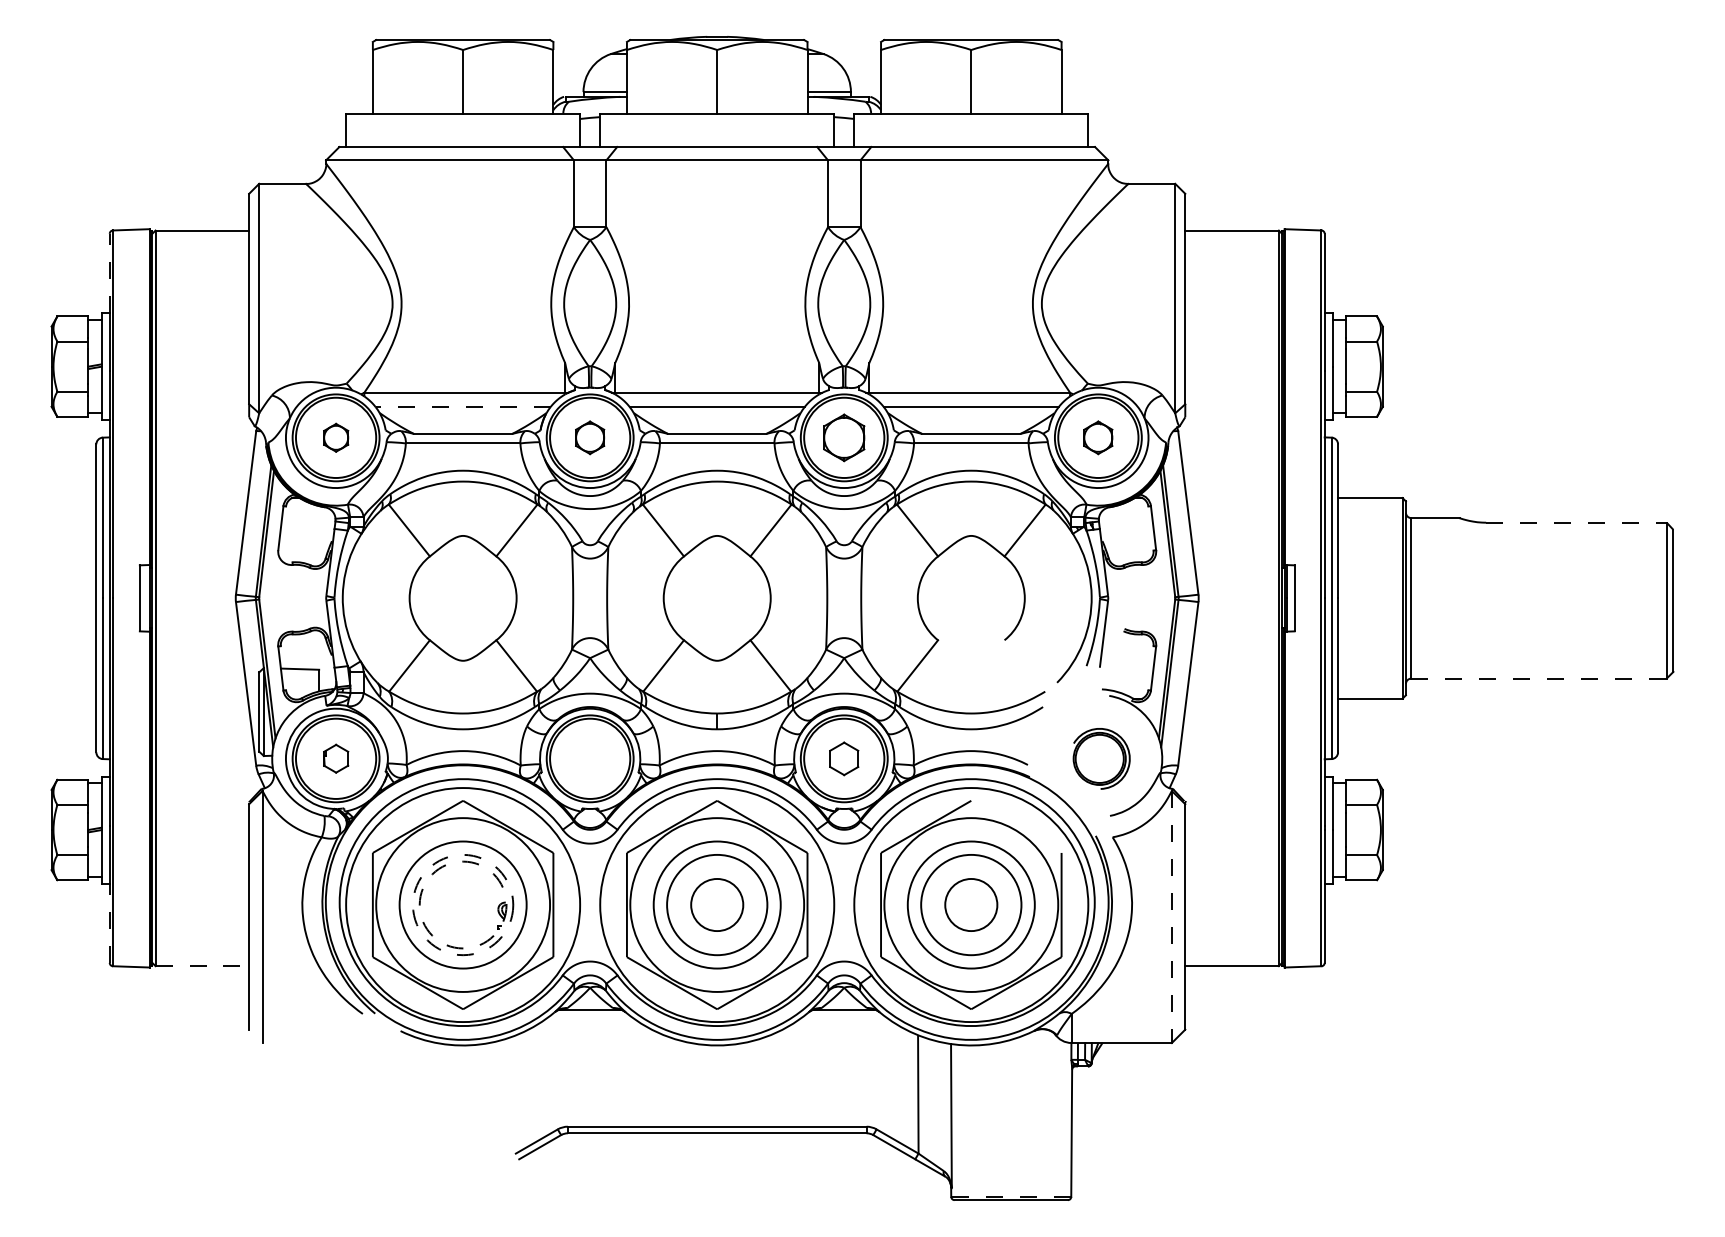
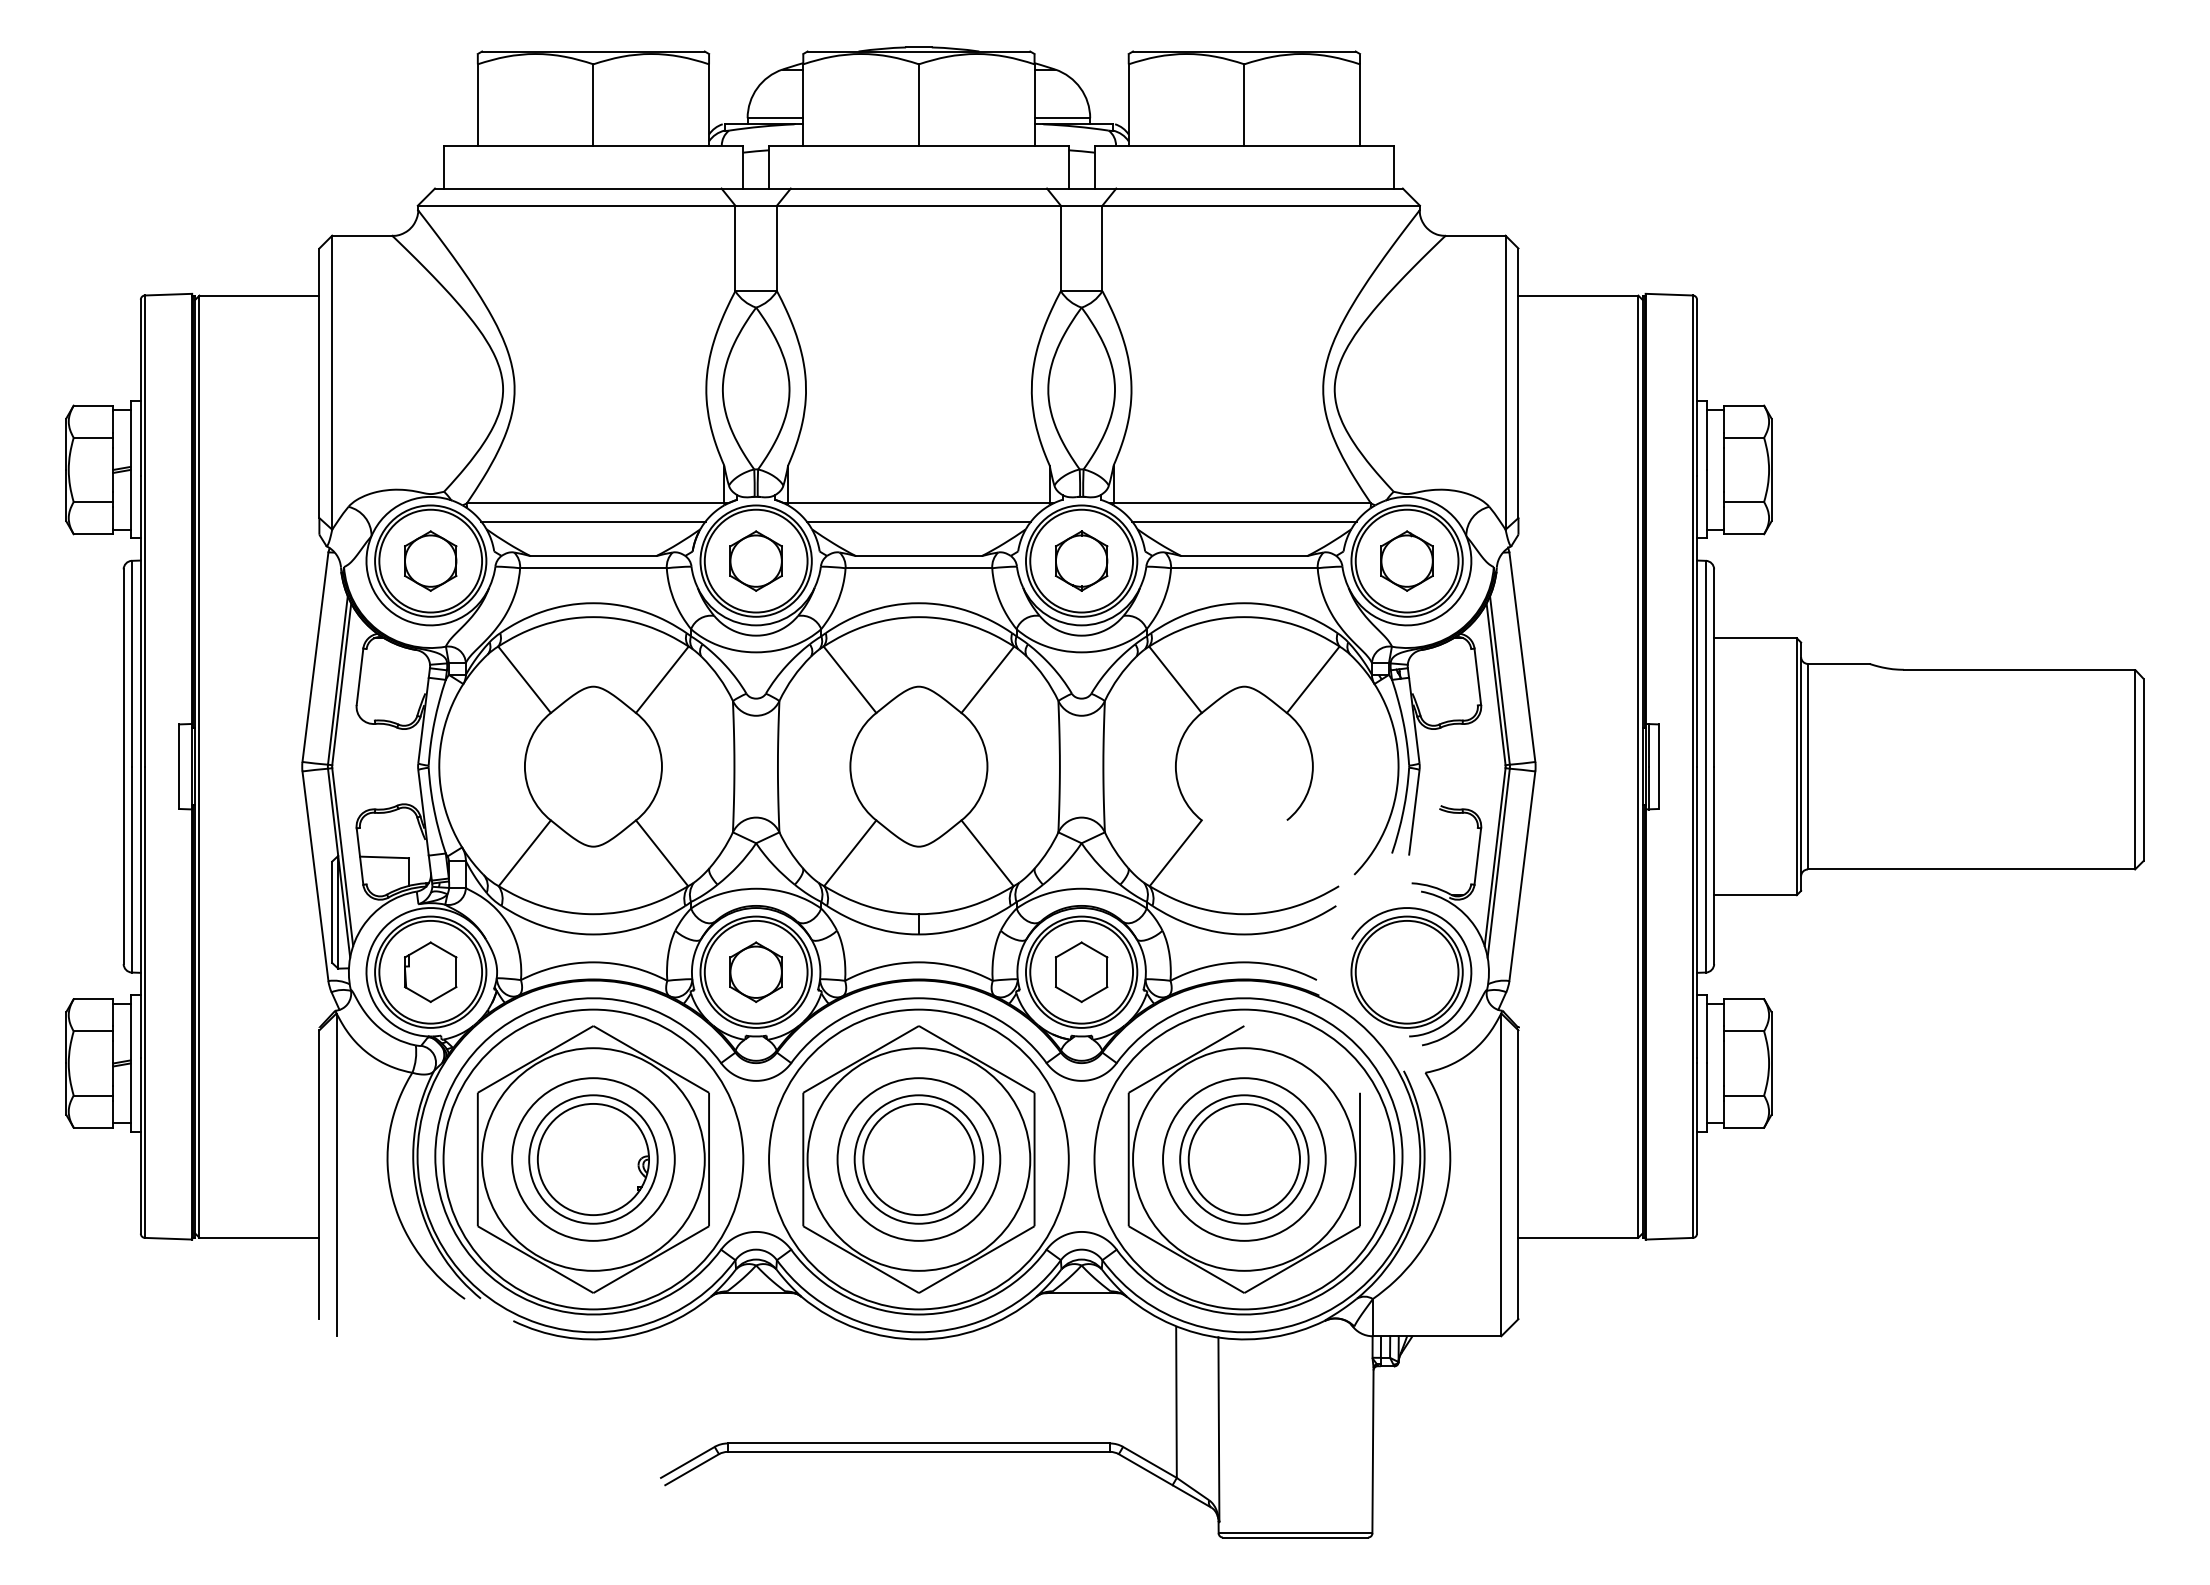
line: (109, 273) -> (140, 350), dashed -> solid
line: (462, 406) -> (592, 521), dashed -> solid
part: (335, 437) -> (430, 560), size x1.67
part: (589, 437) -> (755, 560), size x1.43
part: (1097, 437) -> (1406, 560), size x1.43
line: (1576, 522) -> (2019, 669), dashed -> solid
line: (1538, 678) -> (1971, 869), dashed -> solid
part: (335, 758) -> (430, 971), size x1.67
part: (589, 758) -> (755, 971), added
part: (844, 759) -> (1081, 972), size x1.43
part: (1101, 759) -> (1411, 972), size x1.67
circle: (463, 905) -> (593, 1159), dashed -> solid
circle: (463, 905) -> (593, 1159), dashed -> solid
circle: (716, 905) -> (918, 1159), size x1.67
circle: (971, 905) -> (1244, 1159), size x1.67
line: (1172, 917) -> (1501, 1175), dashed -> solid
line: (109, 922) -> (140, 1182), dashed -> solid
line: (202, 965) -> (259, 1237), dashed -> solid
line: (1011, 1196) -> (1295, 1533), dashed -> solid

